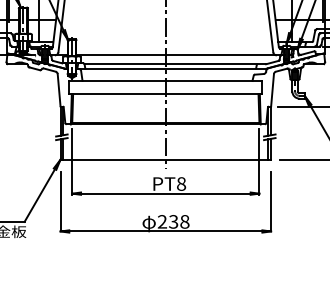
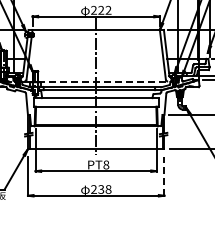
line: (180, 55) -> (105, 81), solid -> dashed
line: (271, 201) -> (164, 176), solid -> dashed

